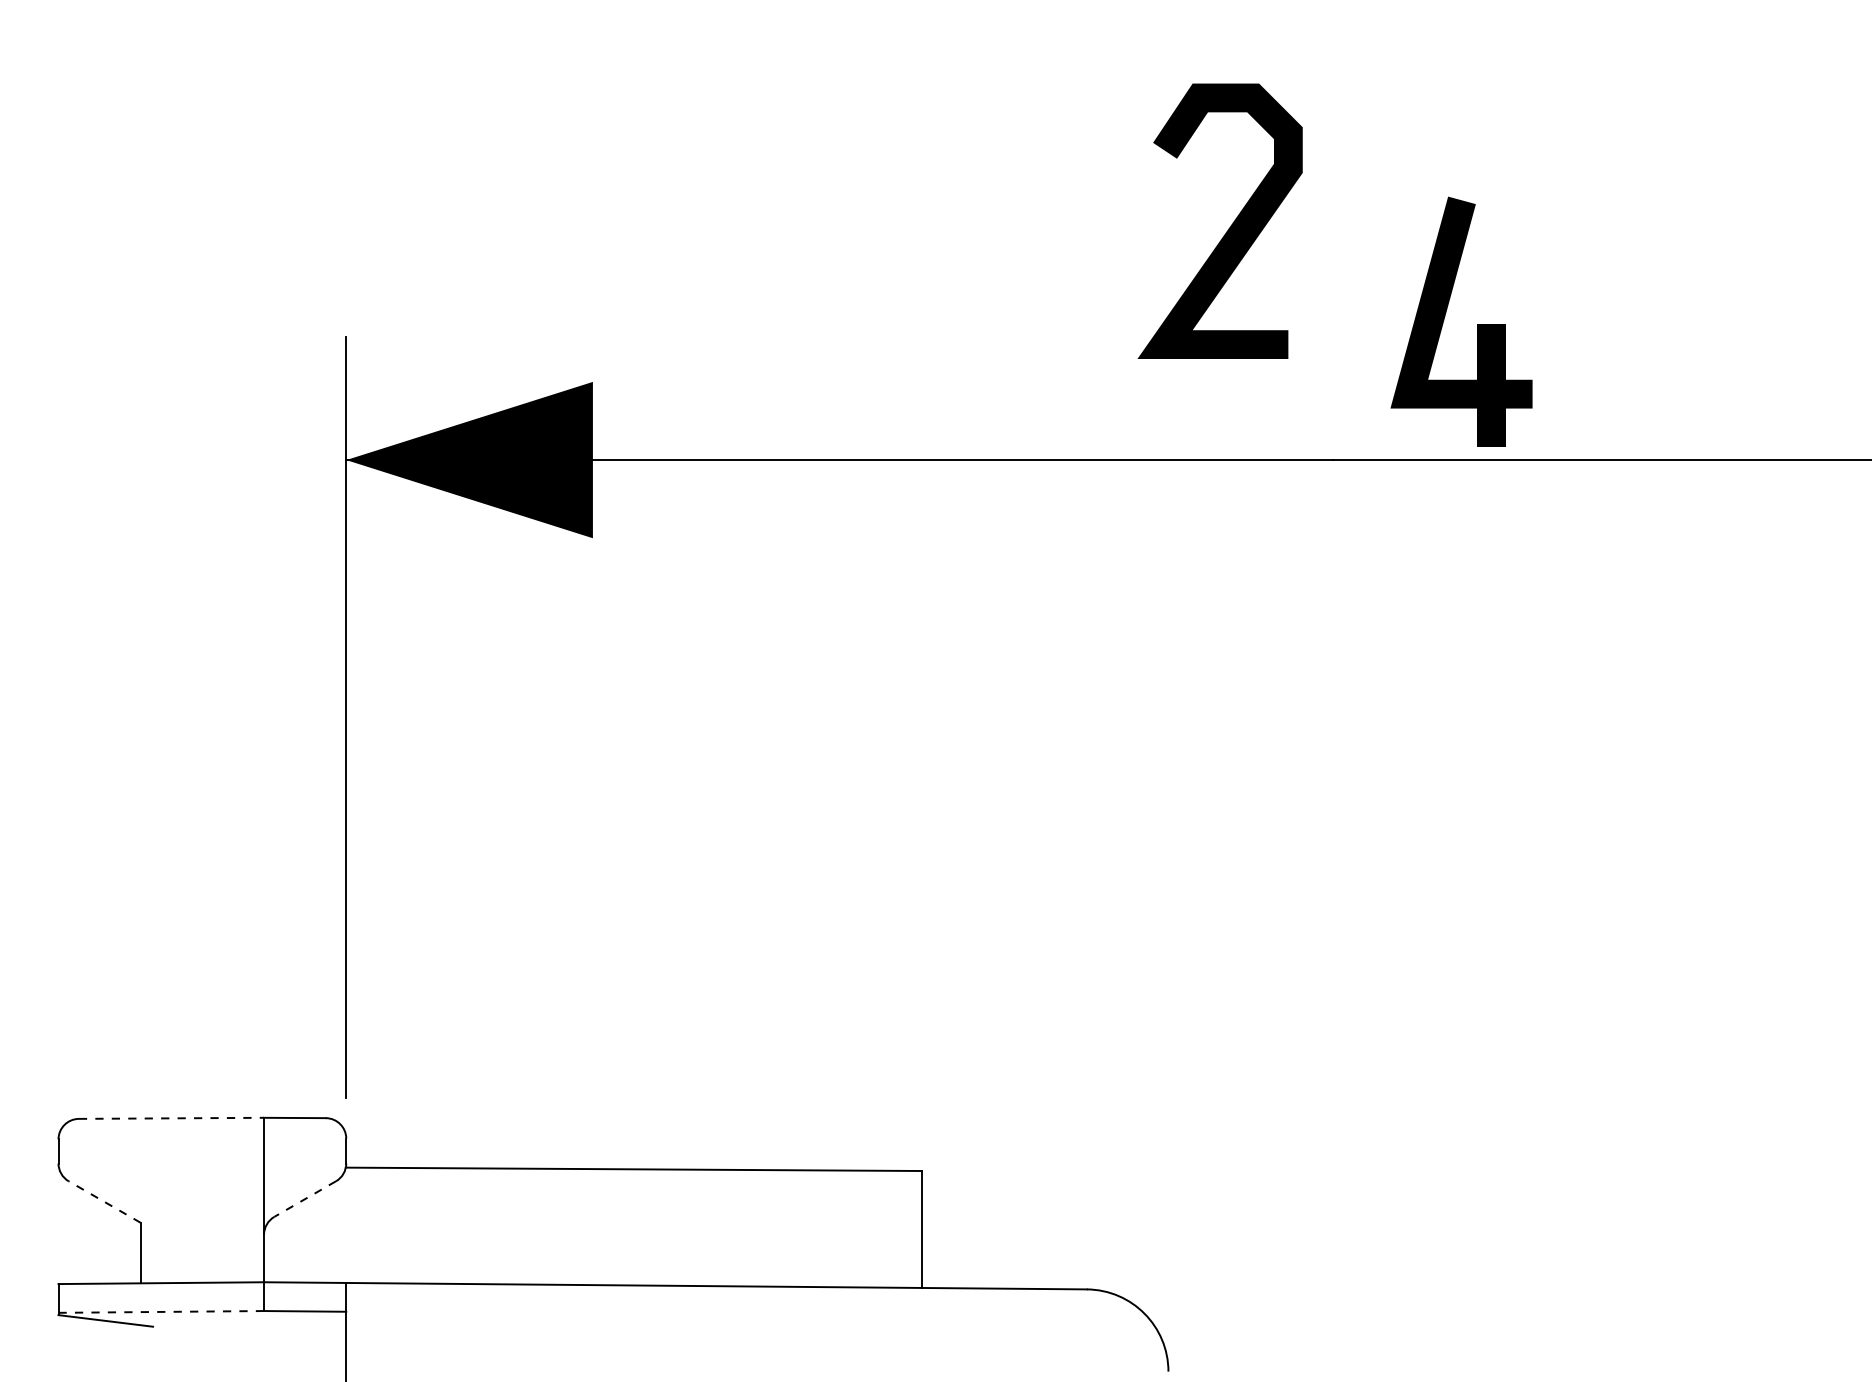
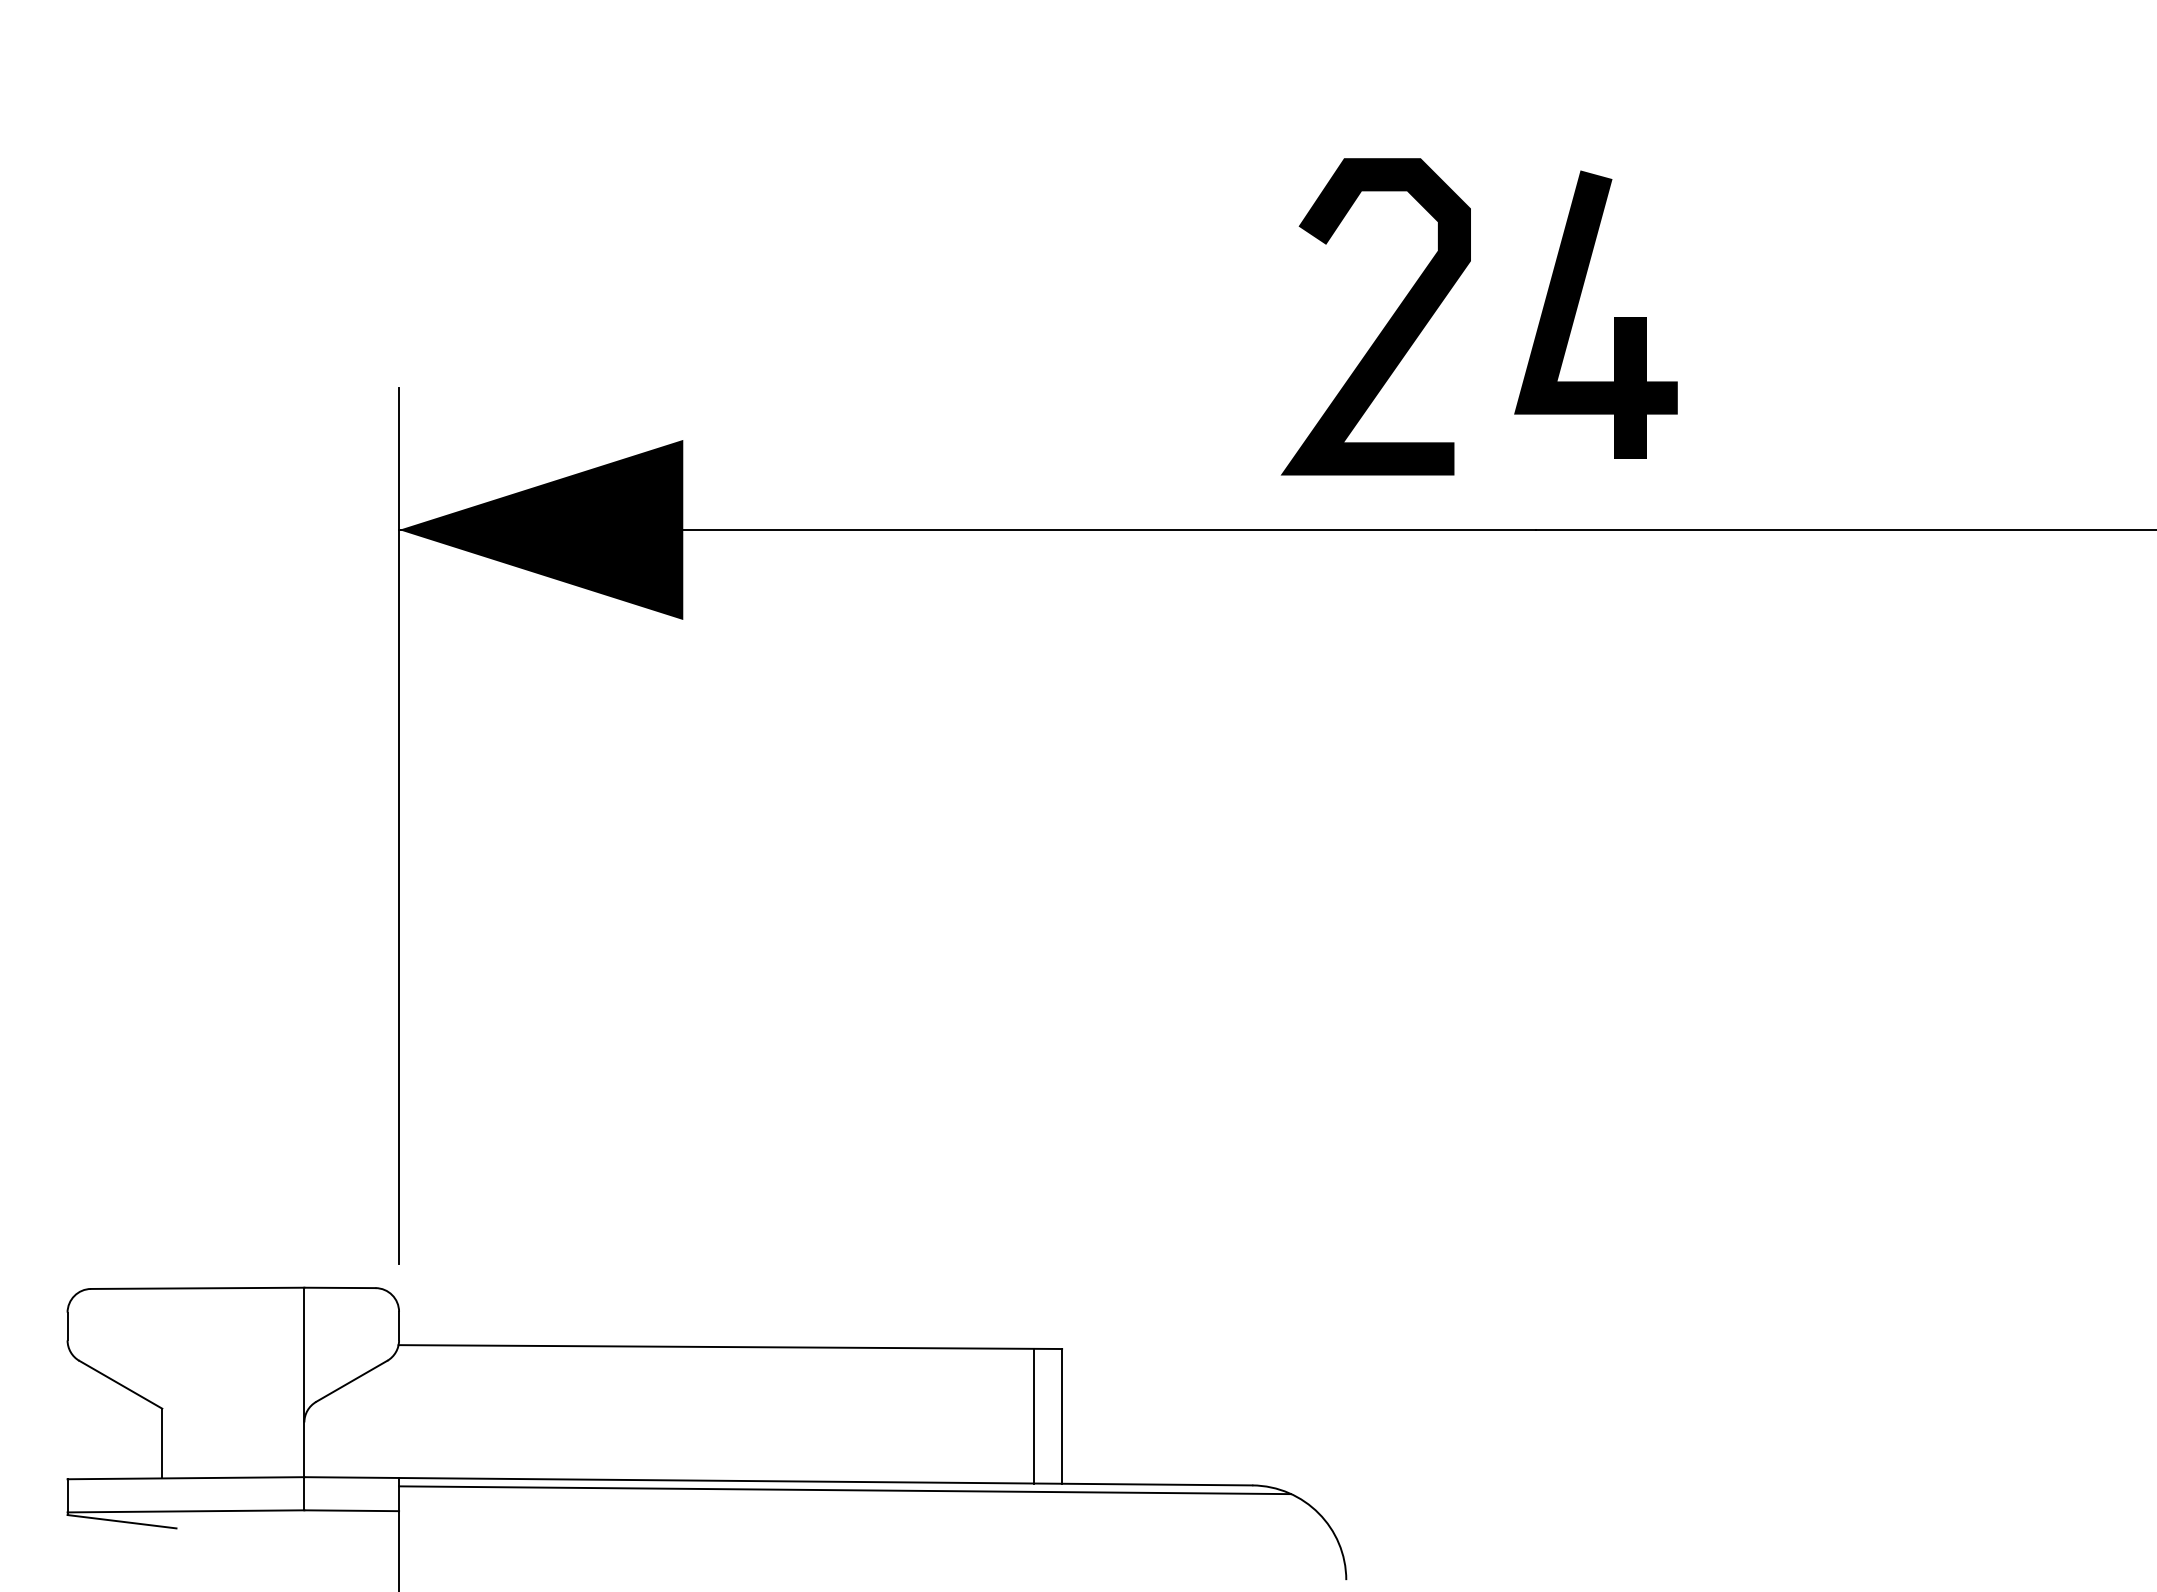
curve: (1230, 226) -> (1387, 322), moved
part: (1445, 316) -> (1577, 308), moved
line: (171, 1118) -> (197, 1288), dashed -> solid
line: (304, 1199) -> (351, 1381), dashed -> solid
line: (104, 1201) -> (120, 1384), dashed -> solid
line: (896, 1228) -> (1033, 1415), added
line: (733, 1293) -> (845, 1490), added
line: (160, 1312) -> (185, 1511), dashed -> solid

